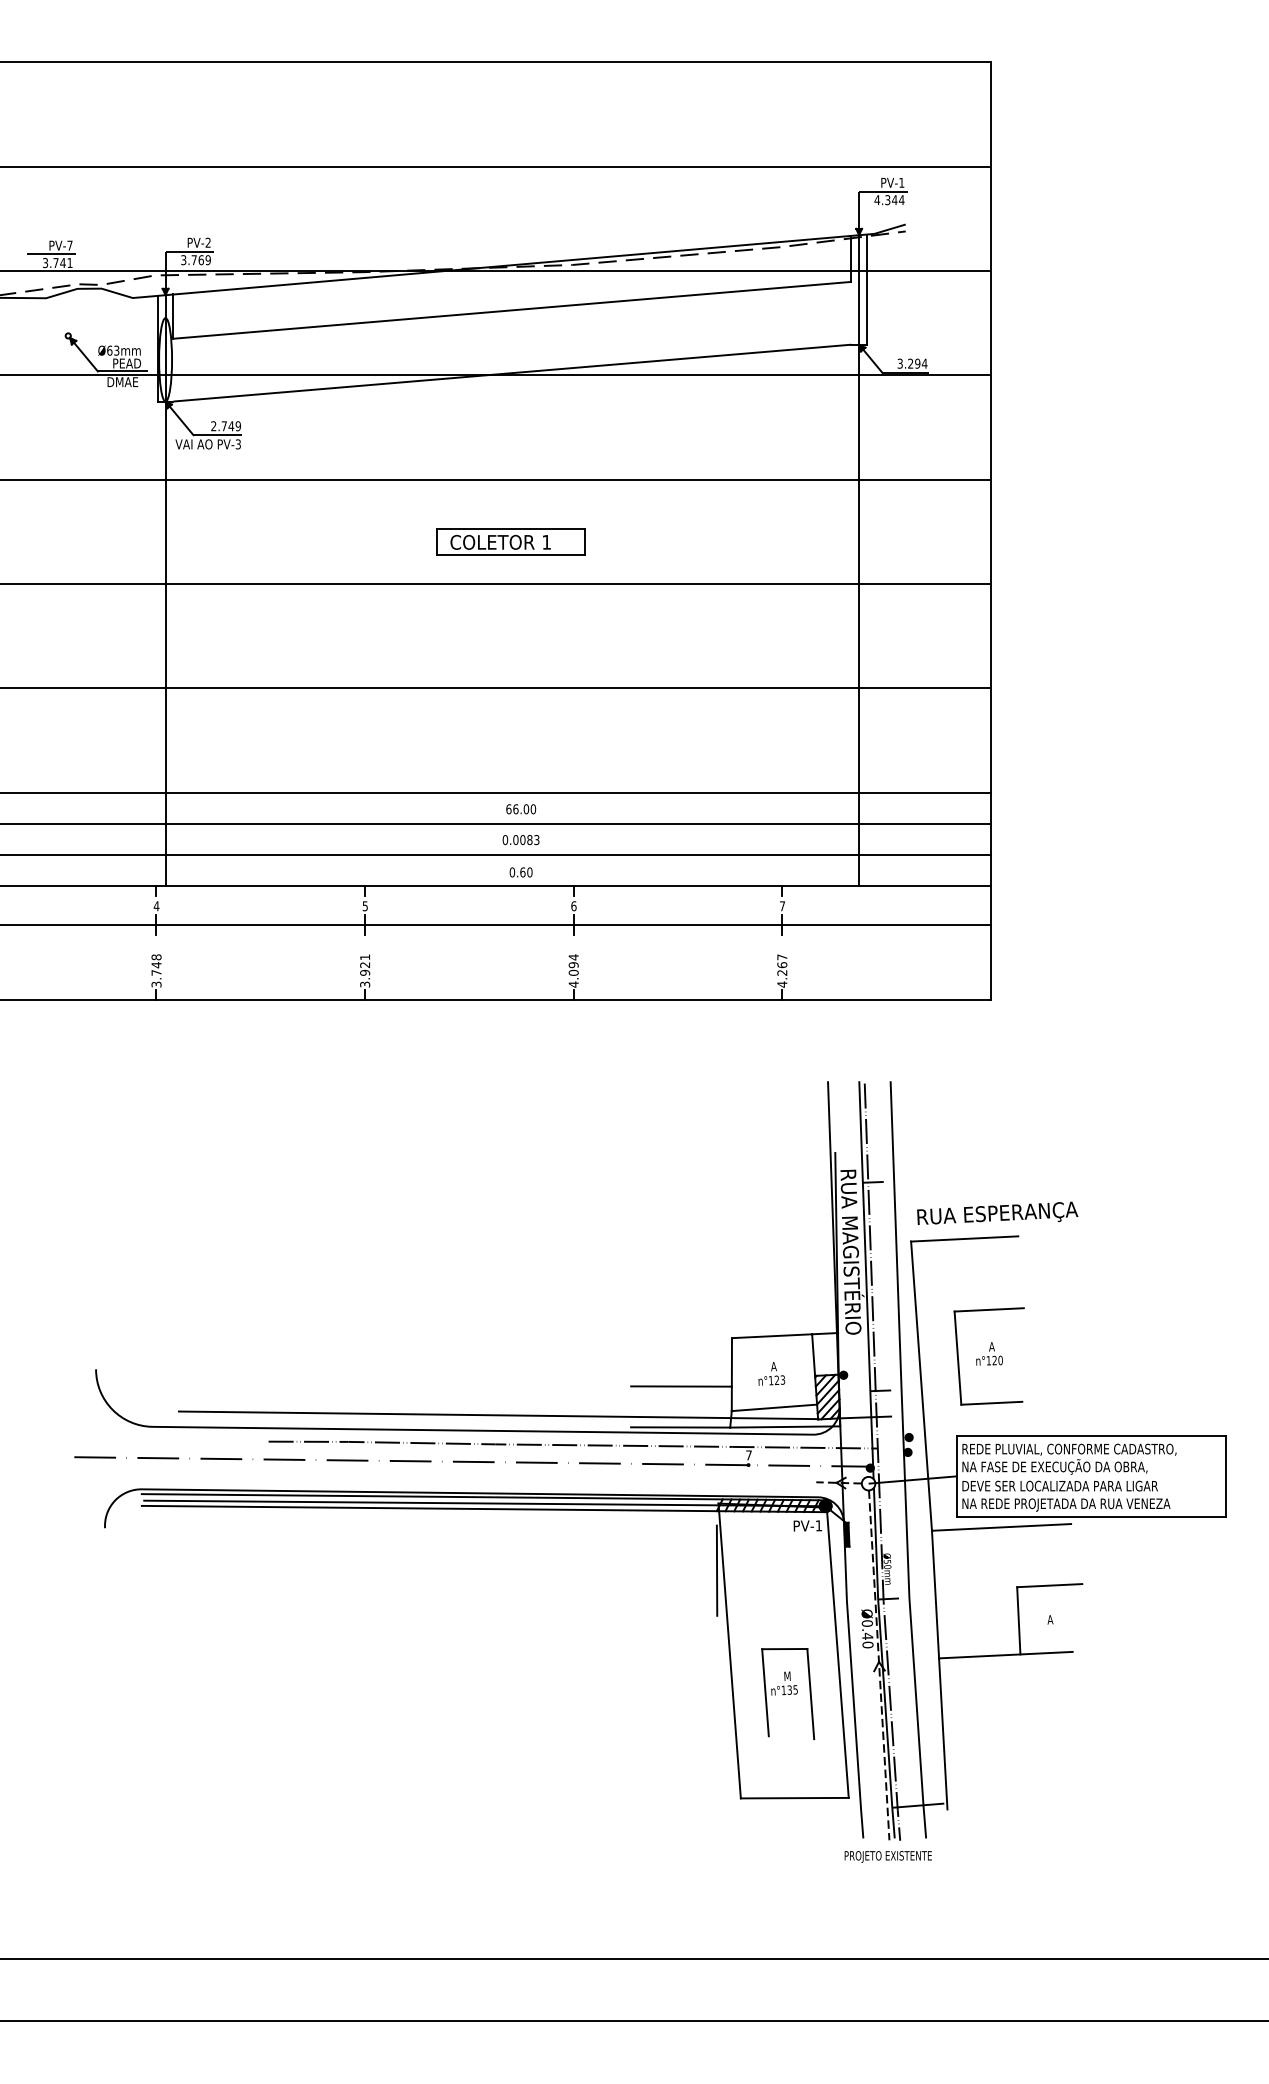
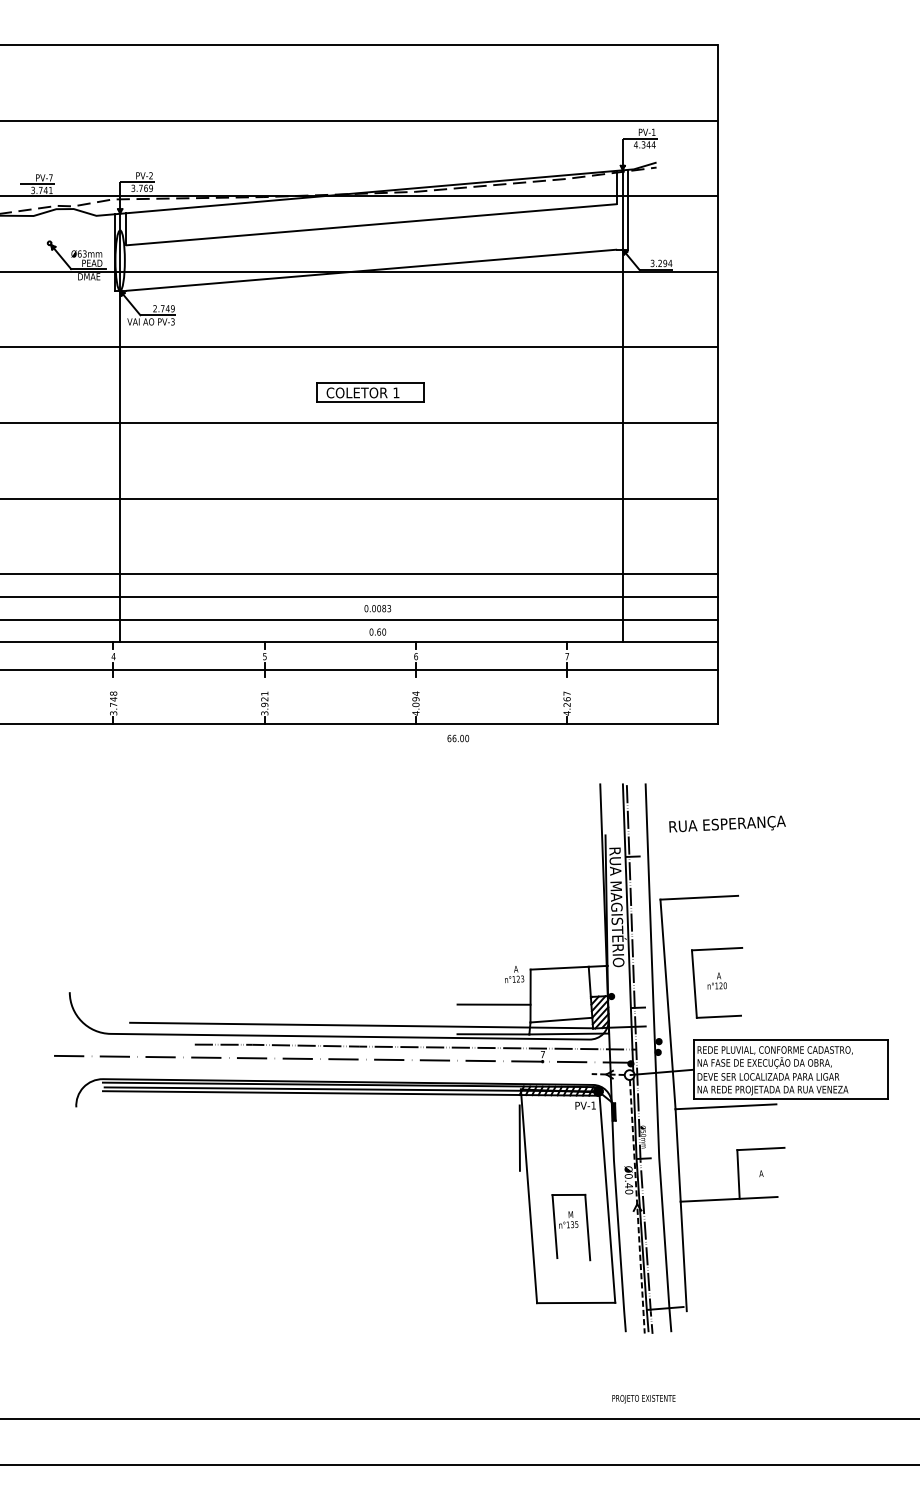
text: (521, 809) -> (458, 738), moved
text: (997, 1212) -> (727, 823), moved
text: (771, 1373) -> (514, 974), moved
text: (887, 1856) -> (643, 1398), moved

